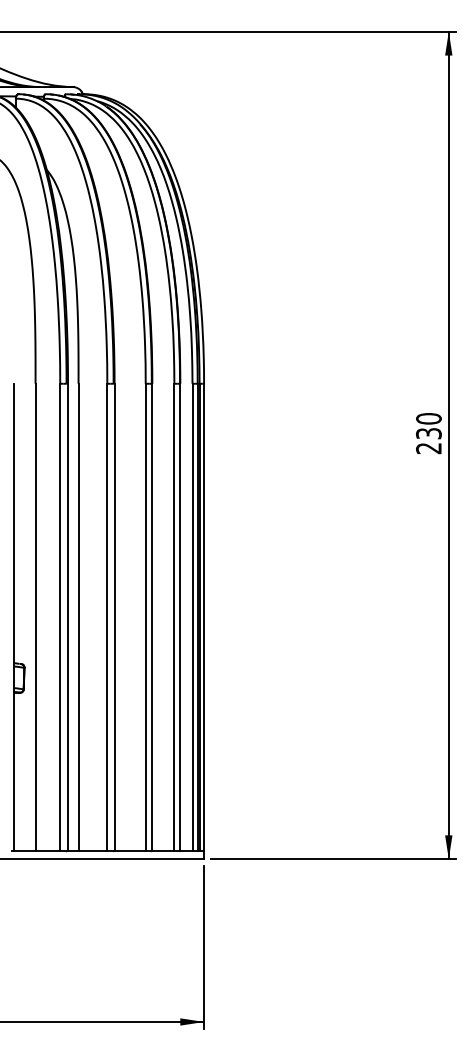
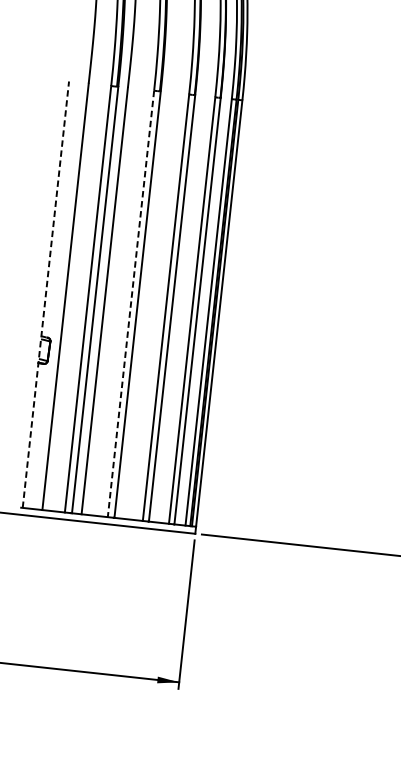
line: (14, 617) -> (46, 294), solid -> dashed
line: (107, 617) -> (131, 303), solid -> dashed

